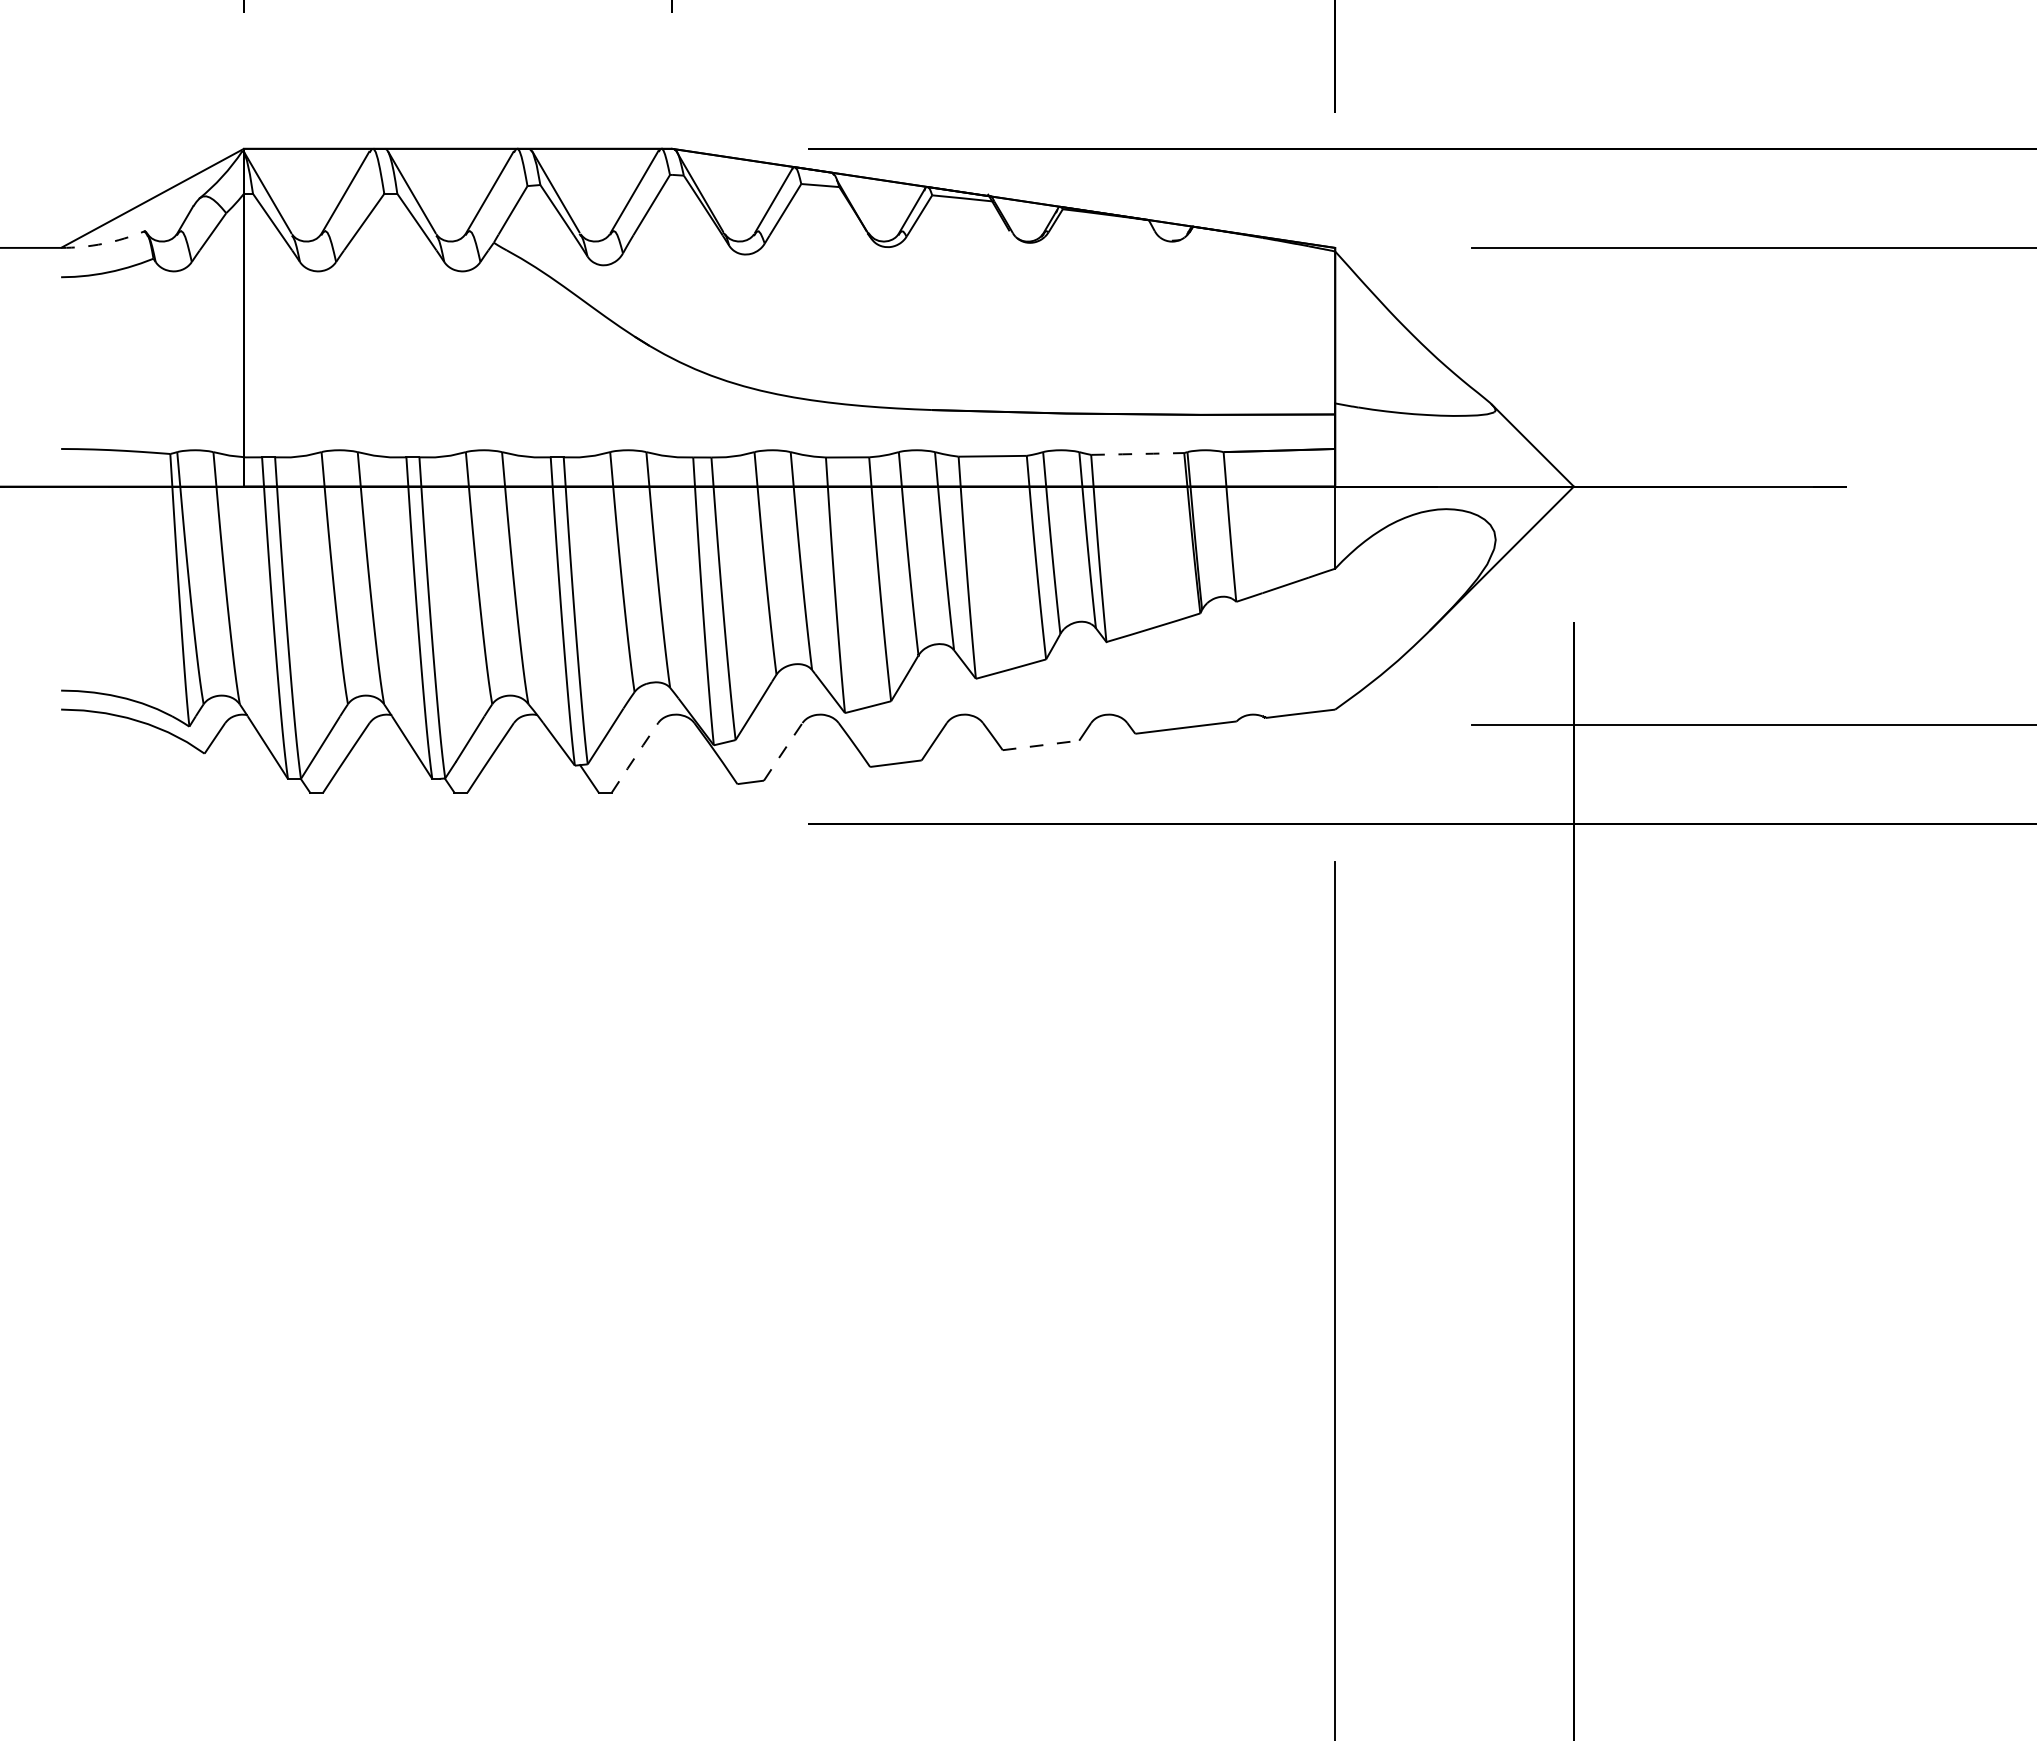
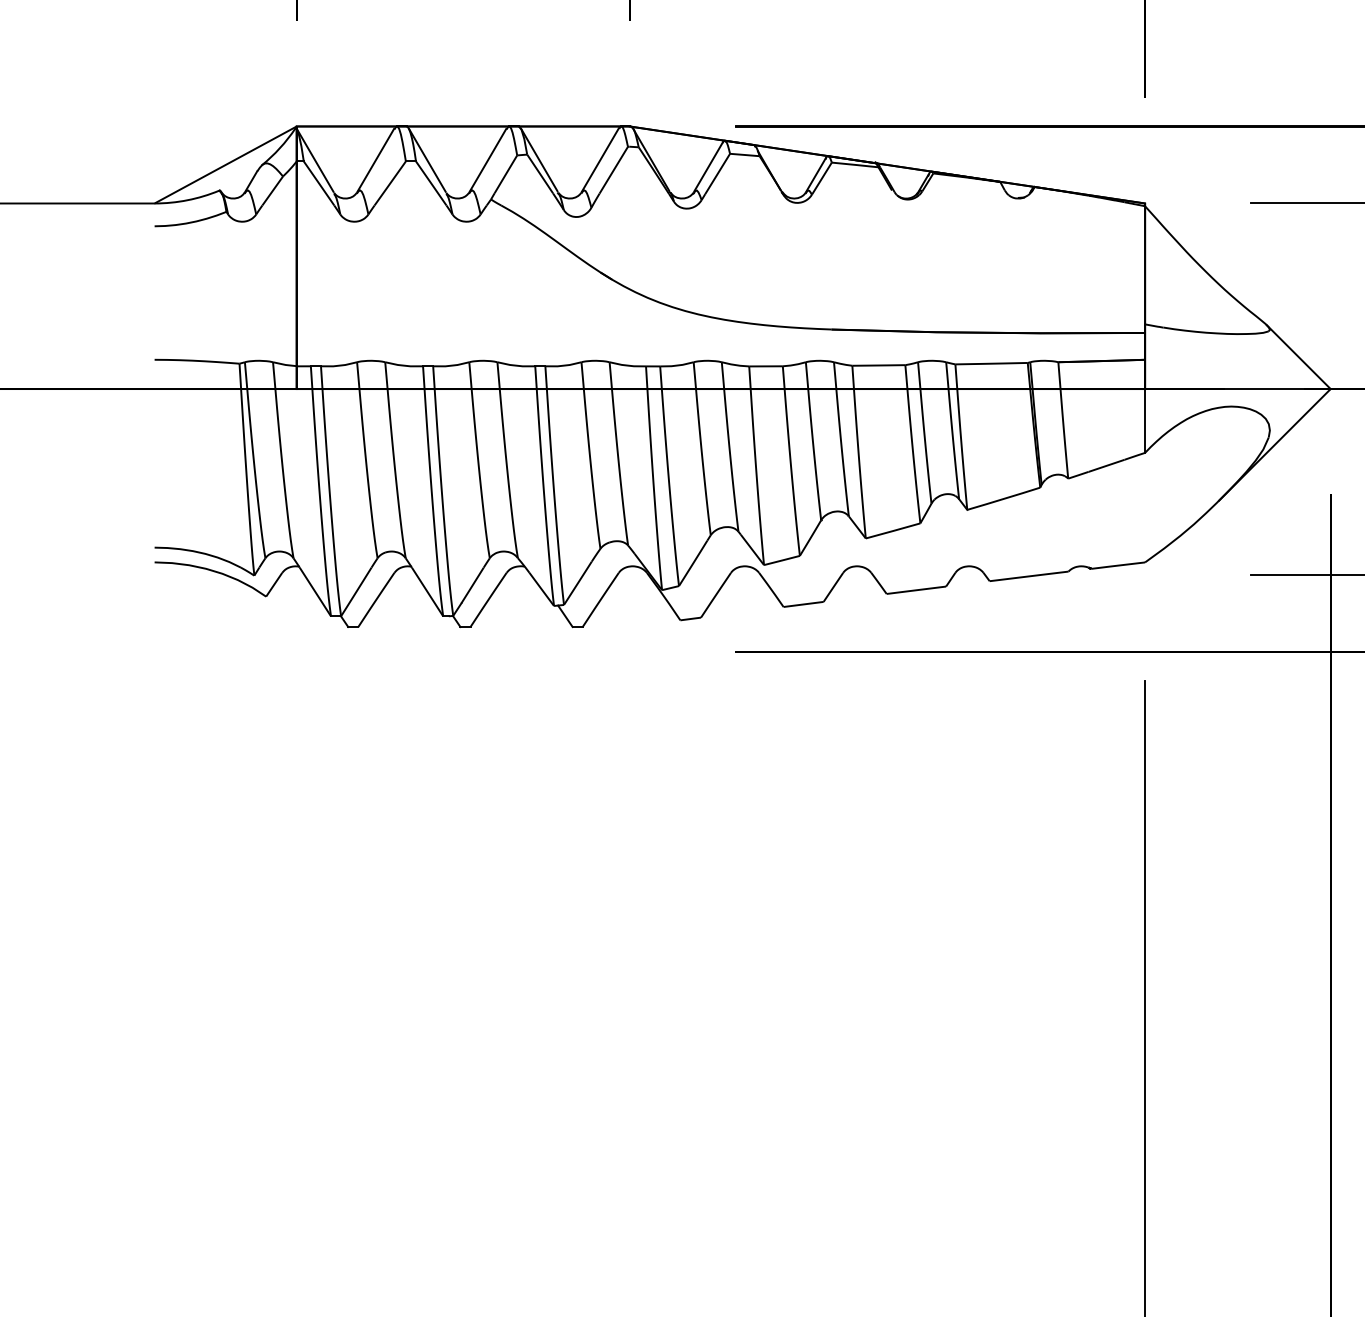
arc: (103, 243) -> (187, 200), dashed -> solid
line: (1137, 454) -> (991, 364), dashed -> solid
line: (1041, 745) -> (916, 590), dashed -> solid
line: (783, 751) -> (716, 594), dashed -> solid
line: (634, 757) -> (600, 599), dashed -> solid

